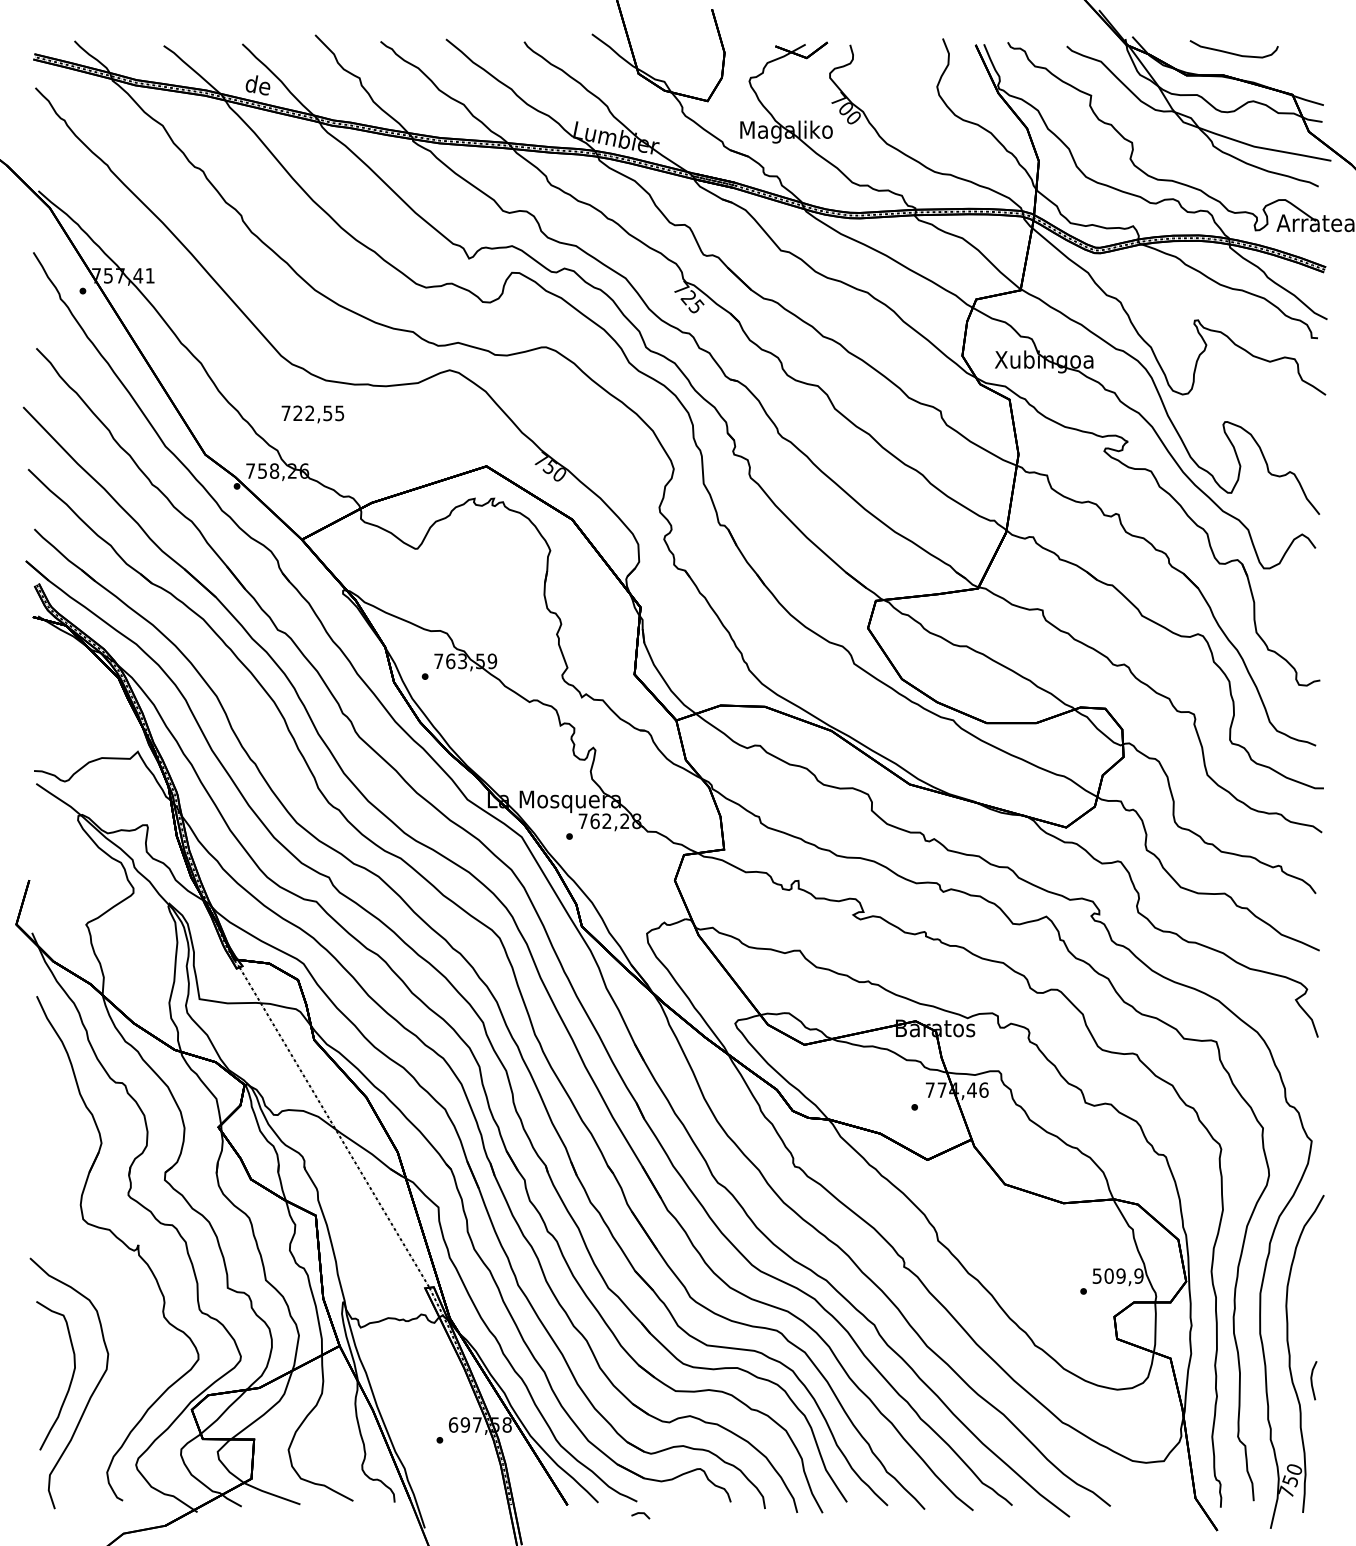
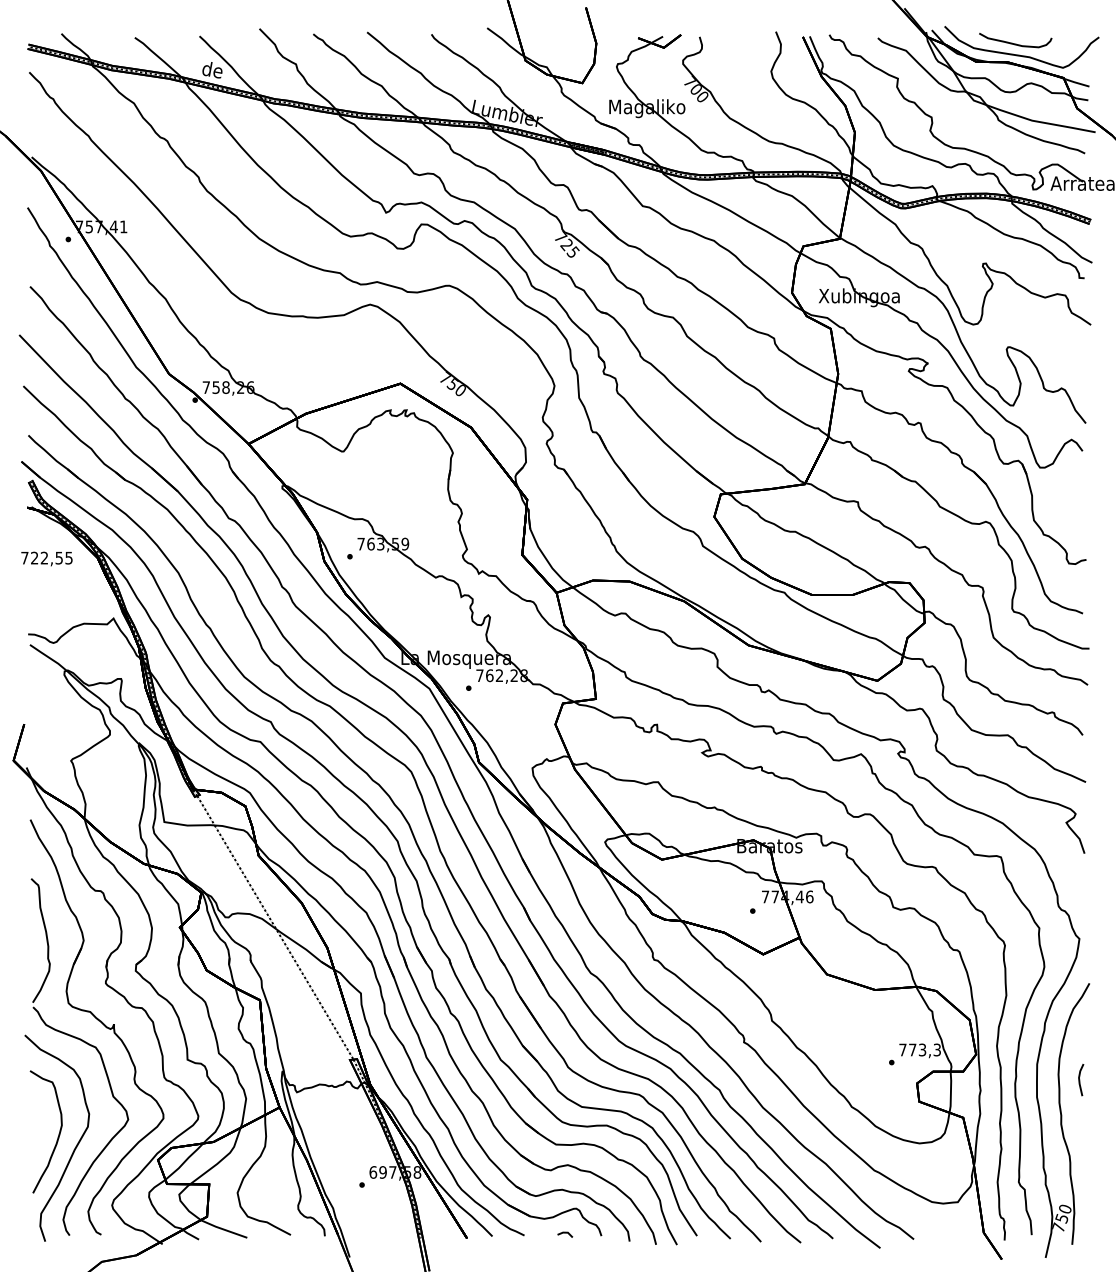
curve: (1238, 66) -> (1019, 54), added
text: (312, 414) -> (46, 559), moved
part: (107, 1270) -> (88, 1045), added
text: (1117, 1275) -> (919, 1049), 509,9 -> 773,3
line: (1312, 1380) -> (1080, 1079), moved
line: (641, 1514) -> (565, 1233), moved

